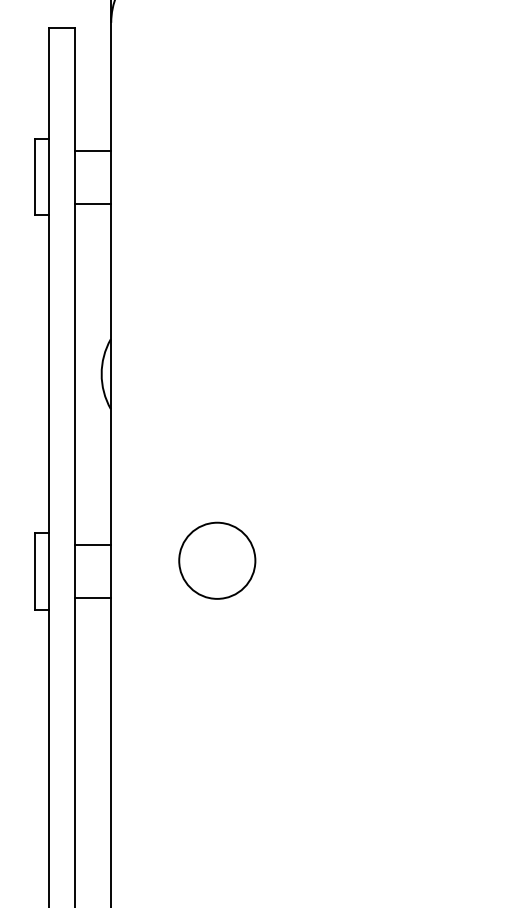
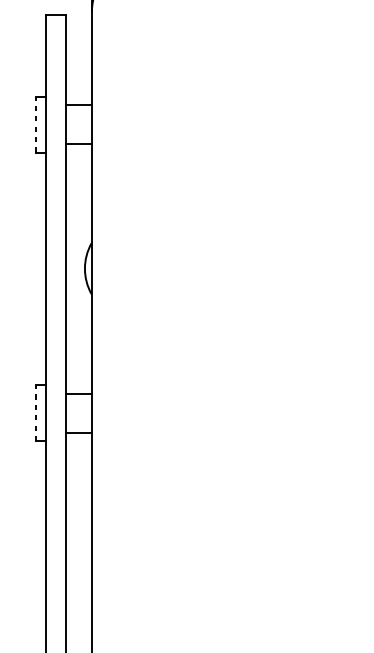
line: (35, 176) -> (36, 124), solid -> dashed
circle: (217, 560) -> (169, 405), removed
line: (35, 571) -> (36, 413), solid -> dashed

